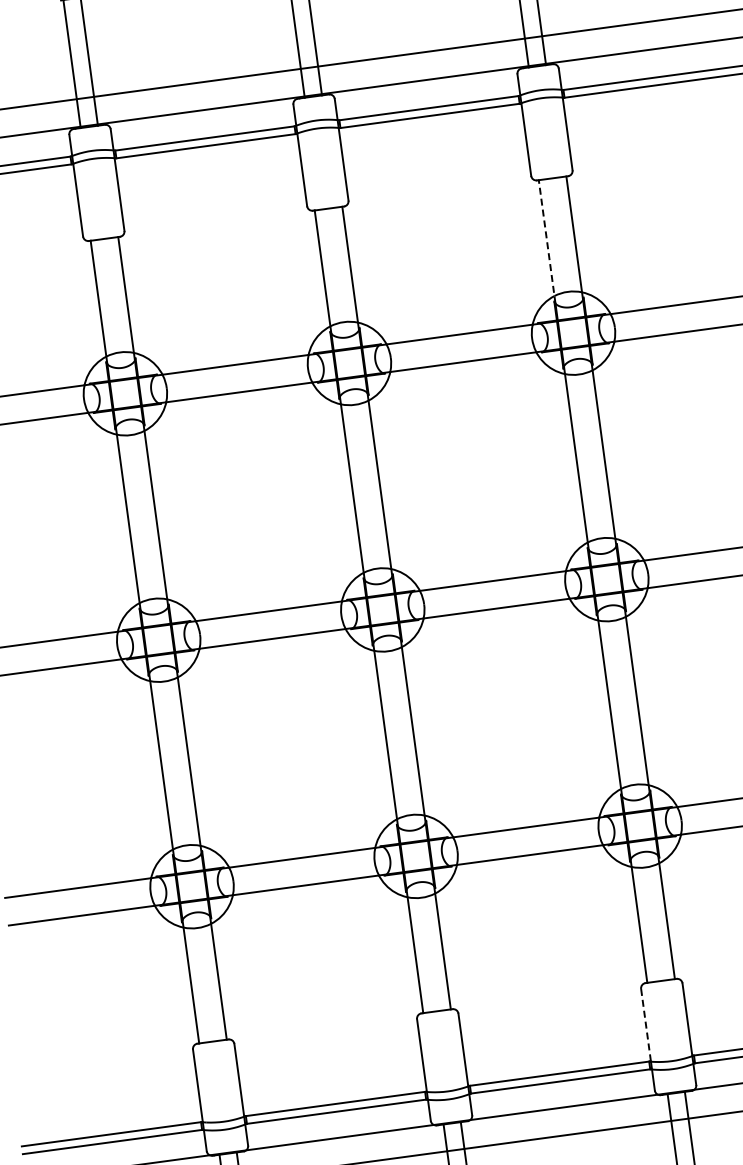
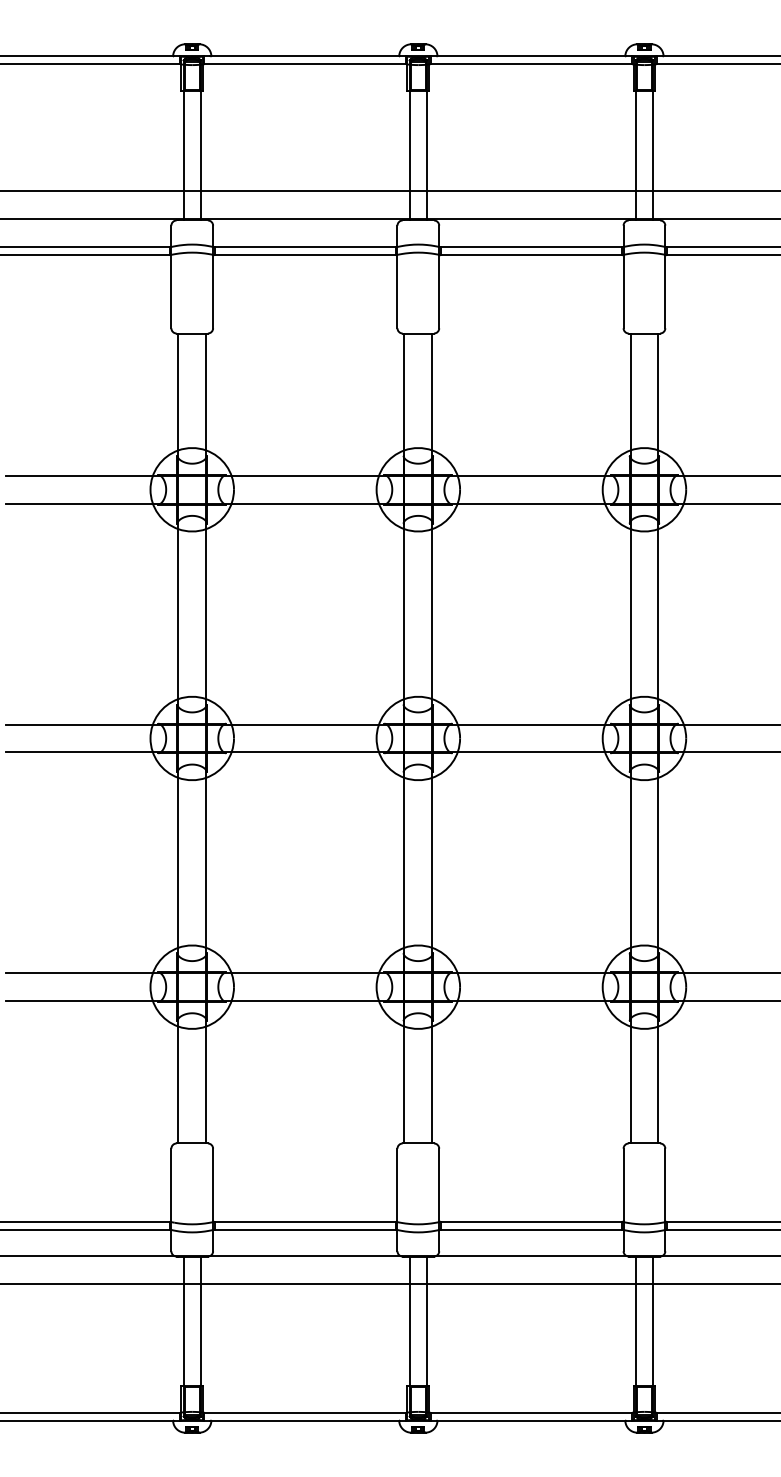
line: (547, 241) -> (630, 395), dashed -> solid
line: (645, 1025) -> (623, 1185), dashed -> solid

